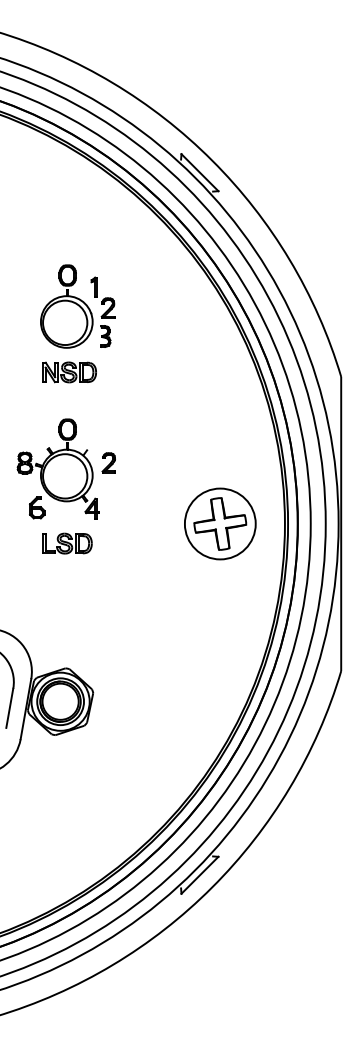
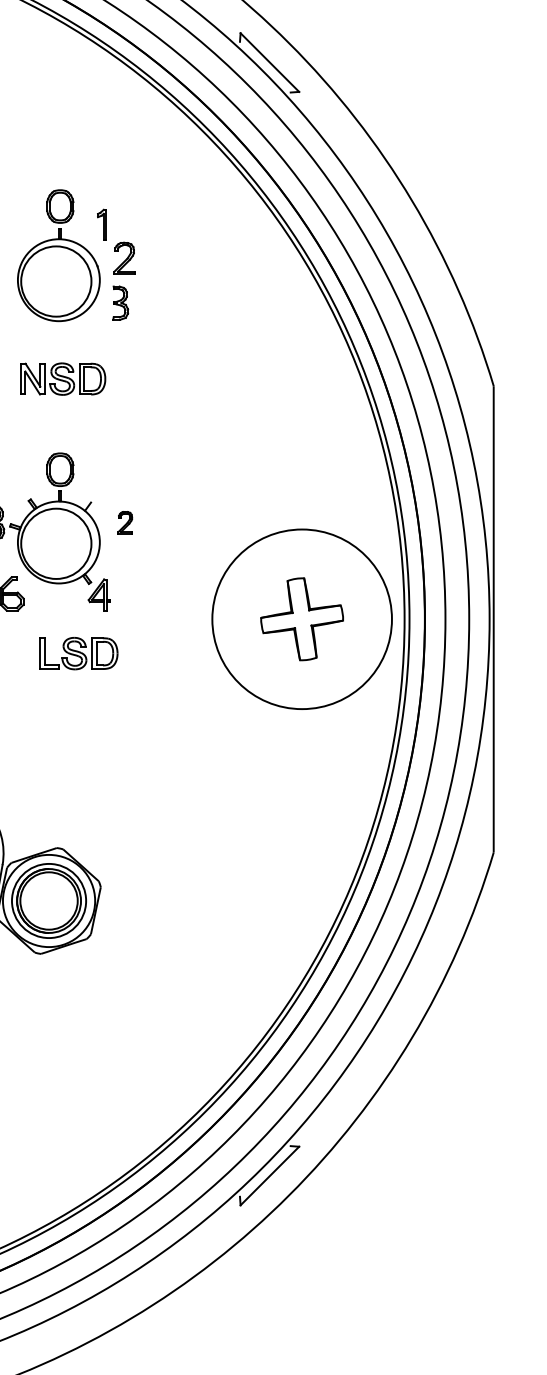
part: (77, 306) -> (75, 255), moved
part: (108, 462) -> (124, 521), size x0.7
circle: (219, 523) -> (300, 618), size x1.6
part: (67, 543) -> (78, 653), moved

